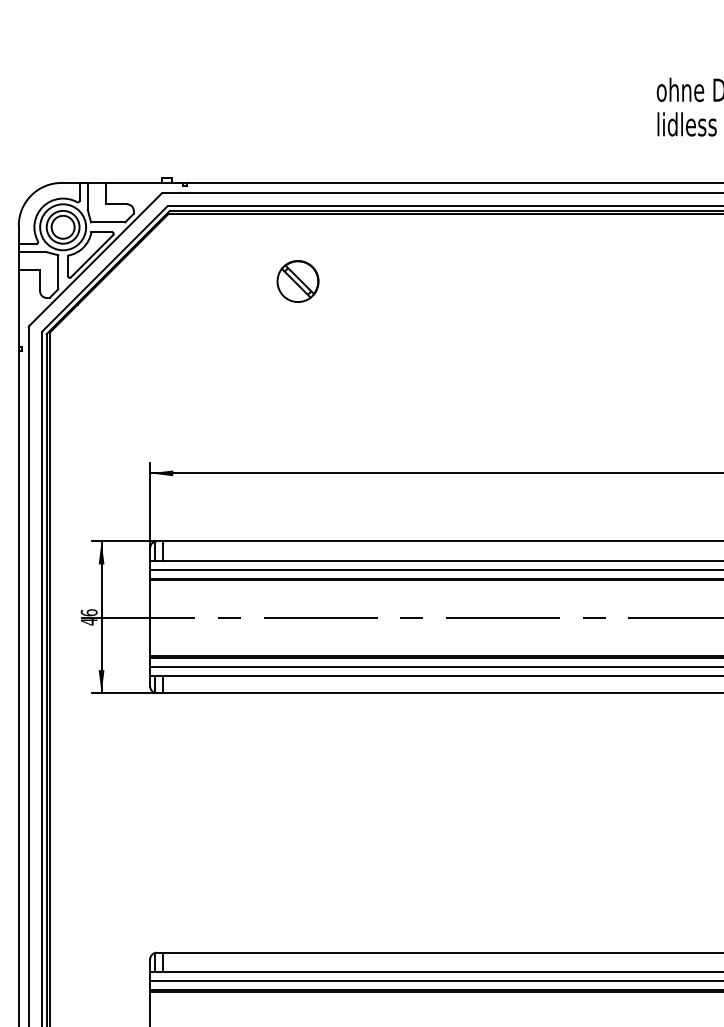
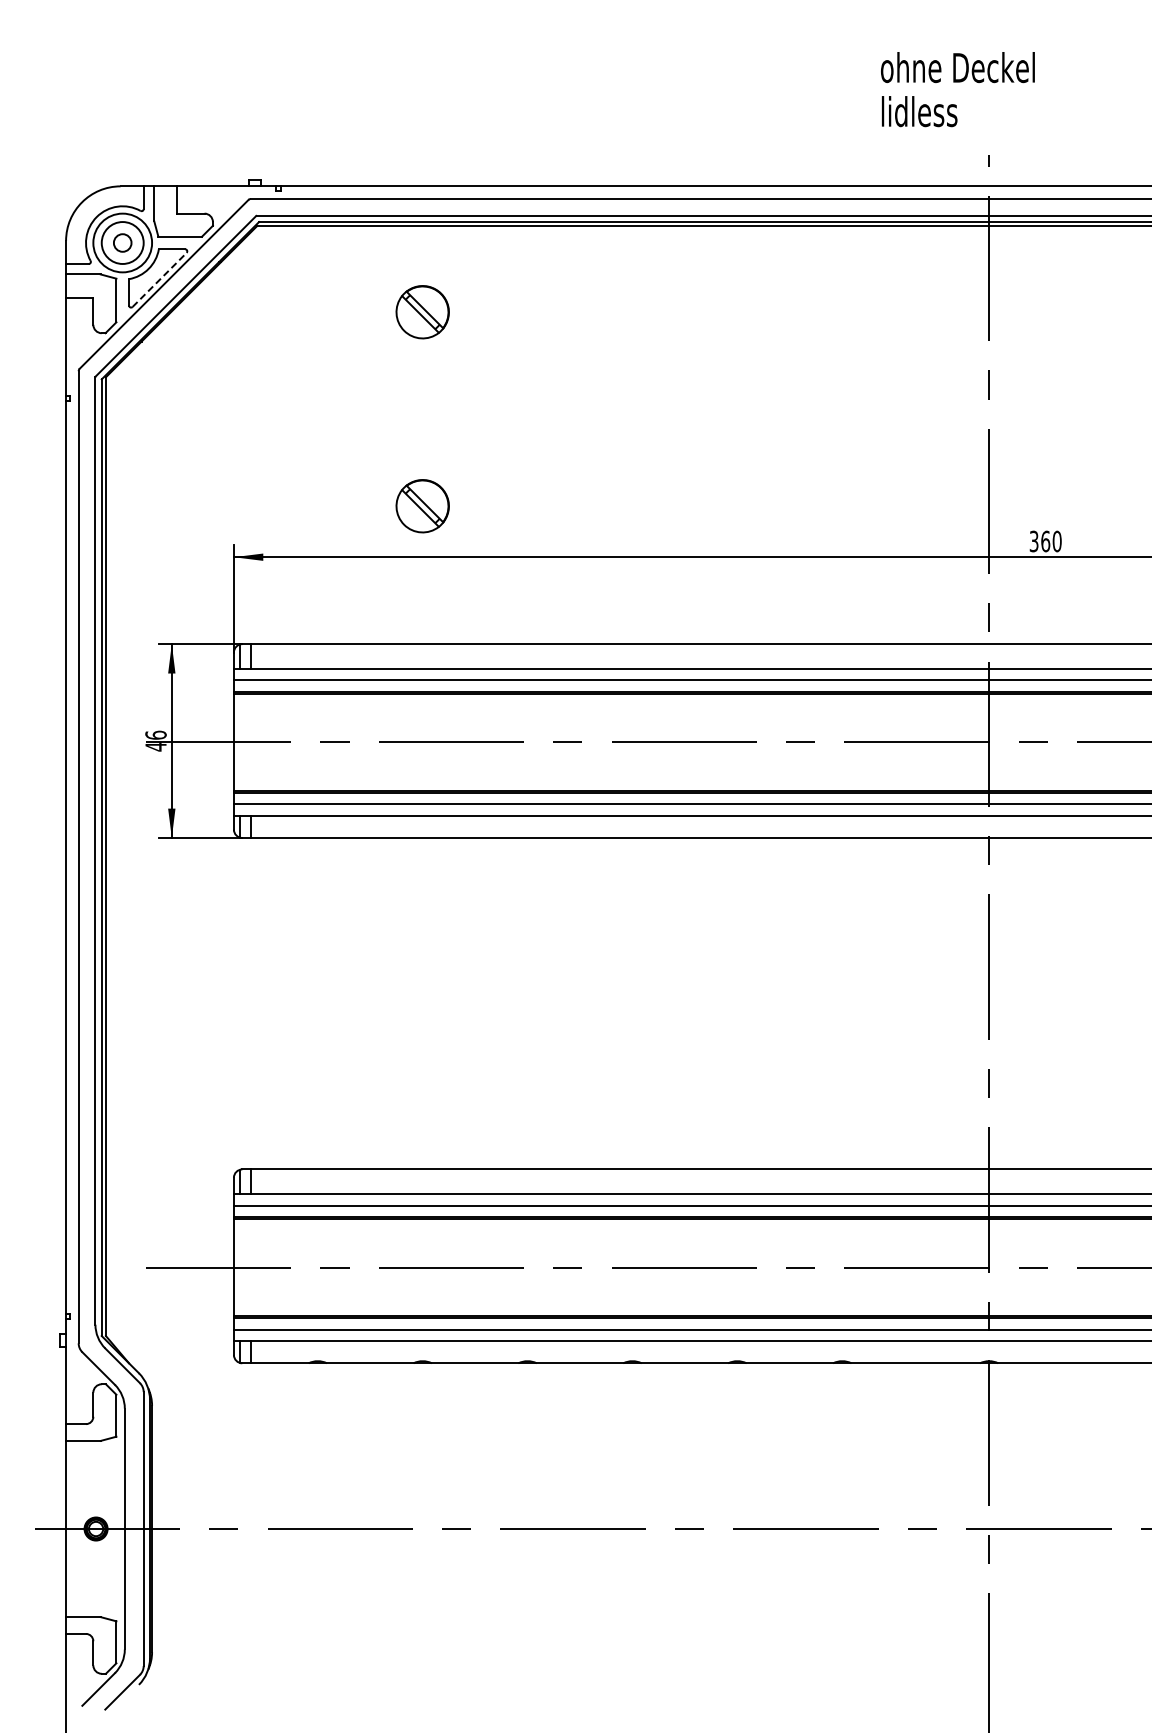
circle: (62, 226) -> (122, 242), size x0.6
line: (92, 255) -> (160, 279), solid -> dashed
part: (297, 433) -> (422, 506), added

